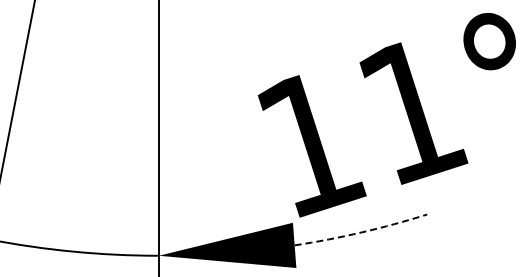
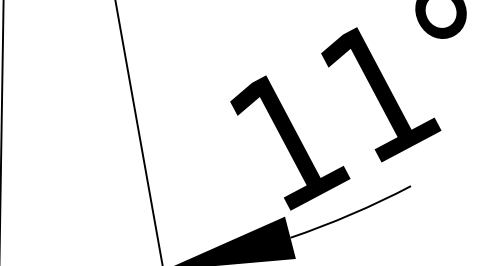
arc: (361, 232) -> (351, 214), dashed -> solid

